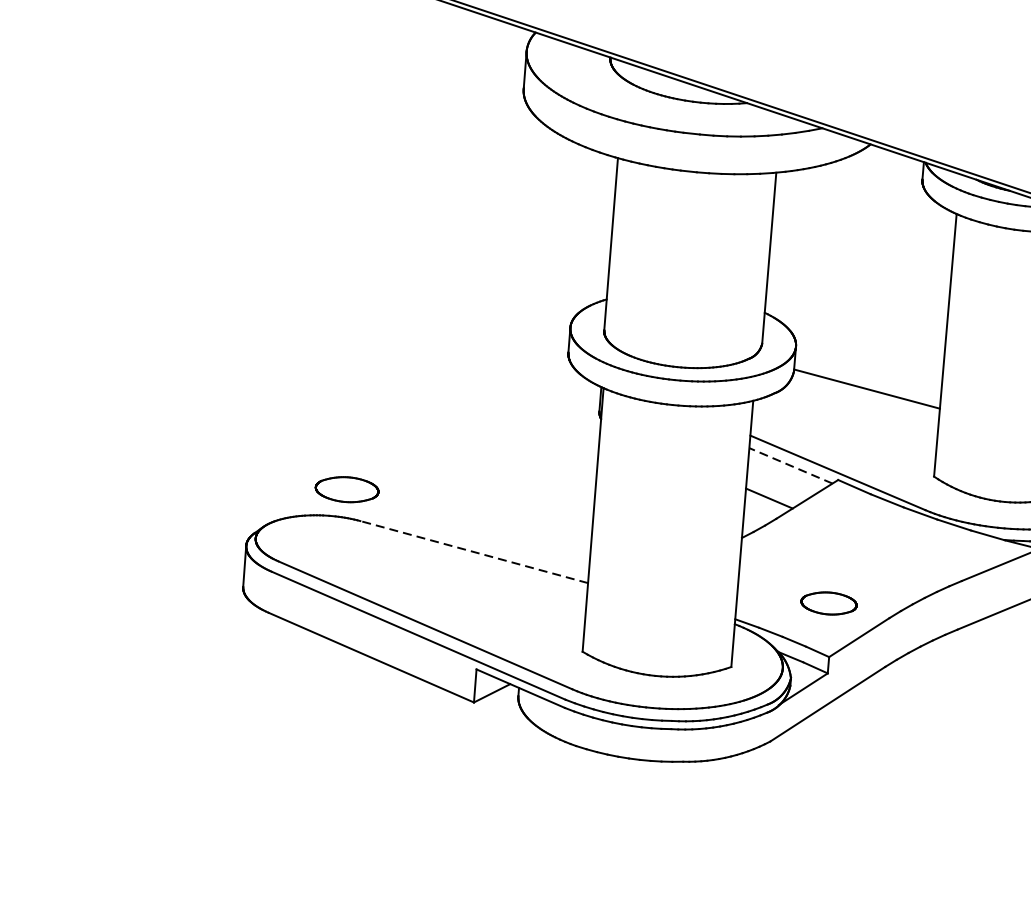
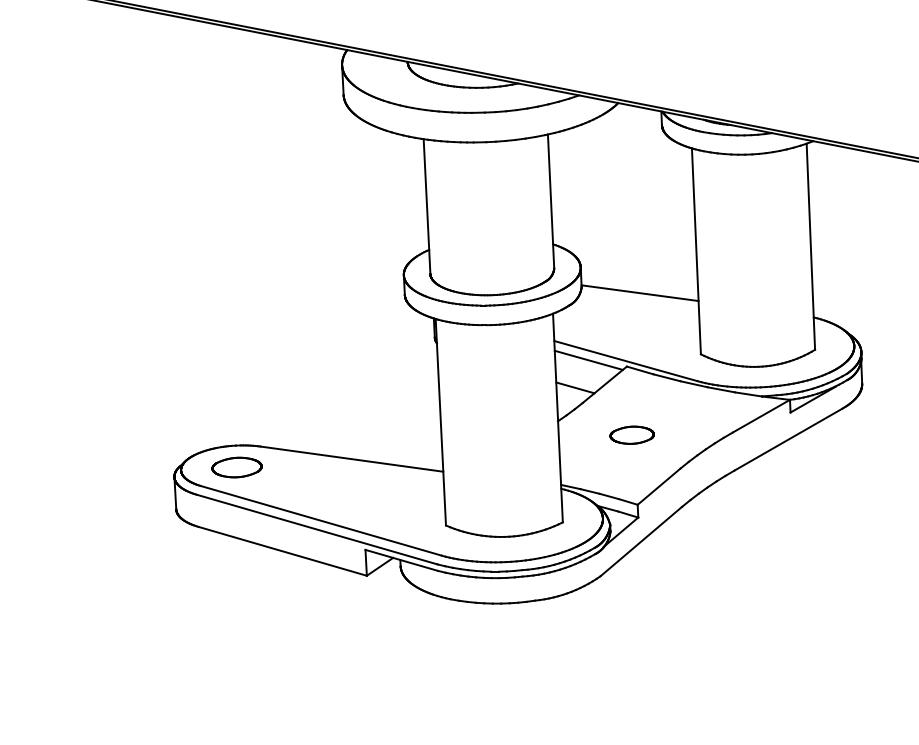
line: (790, 465) -> (588, 360), dashed -> solid
part: (346, 489) -> (236, 467), moved
line: (473, 552) -> (351, 459), dashed -> solid
part: (828, 602) -> (631, 434), moved

